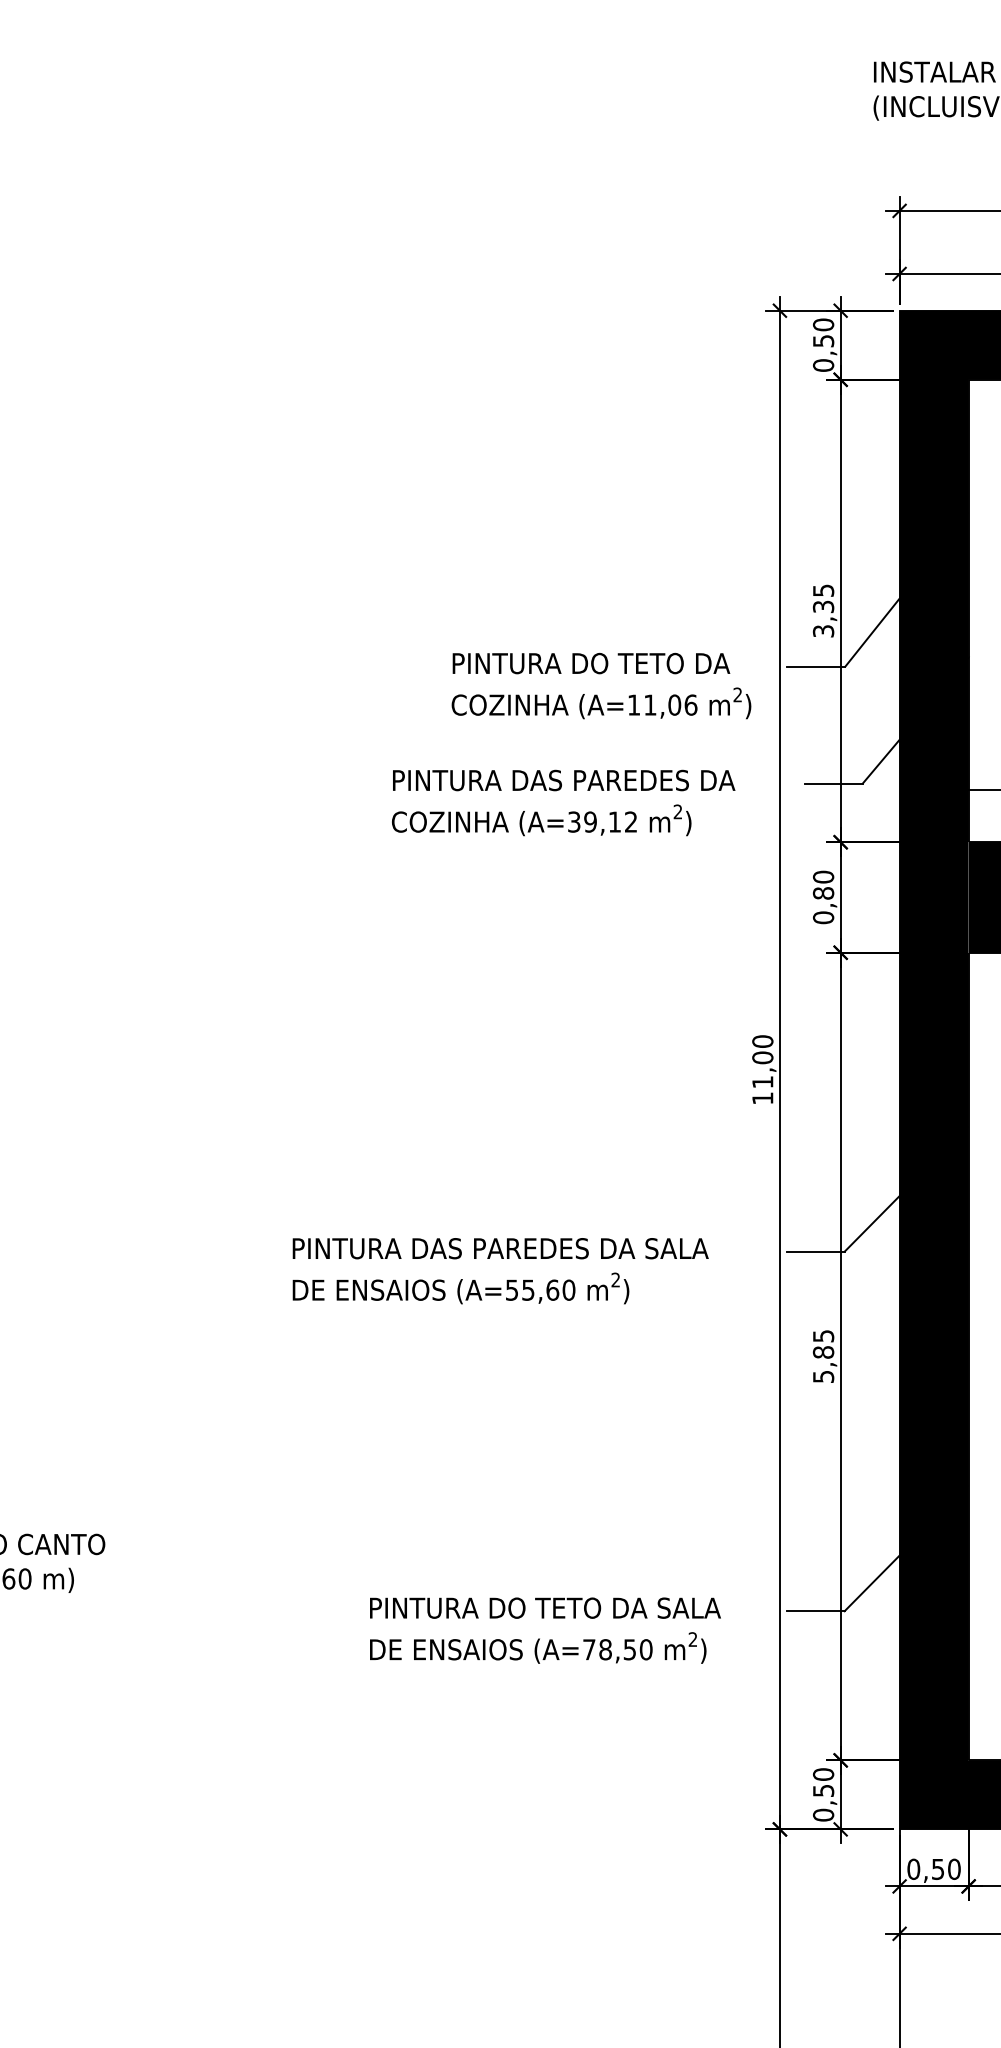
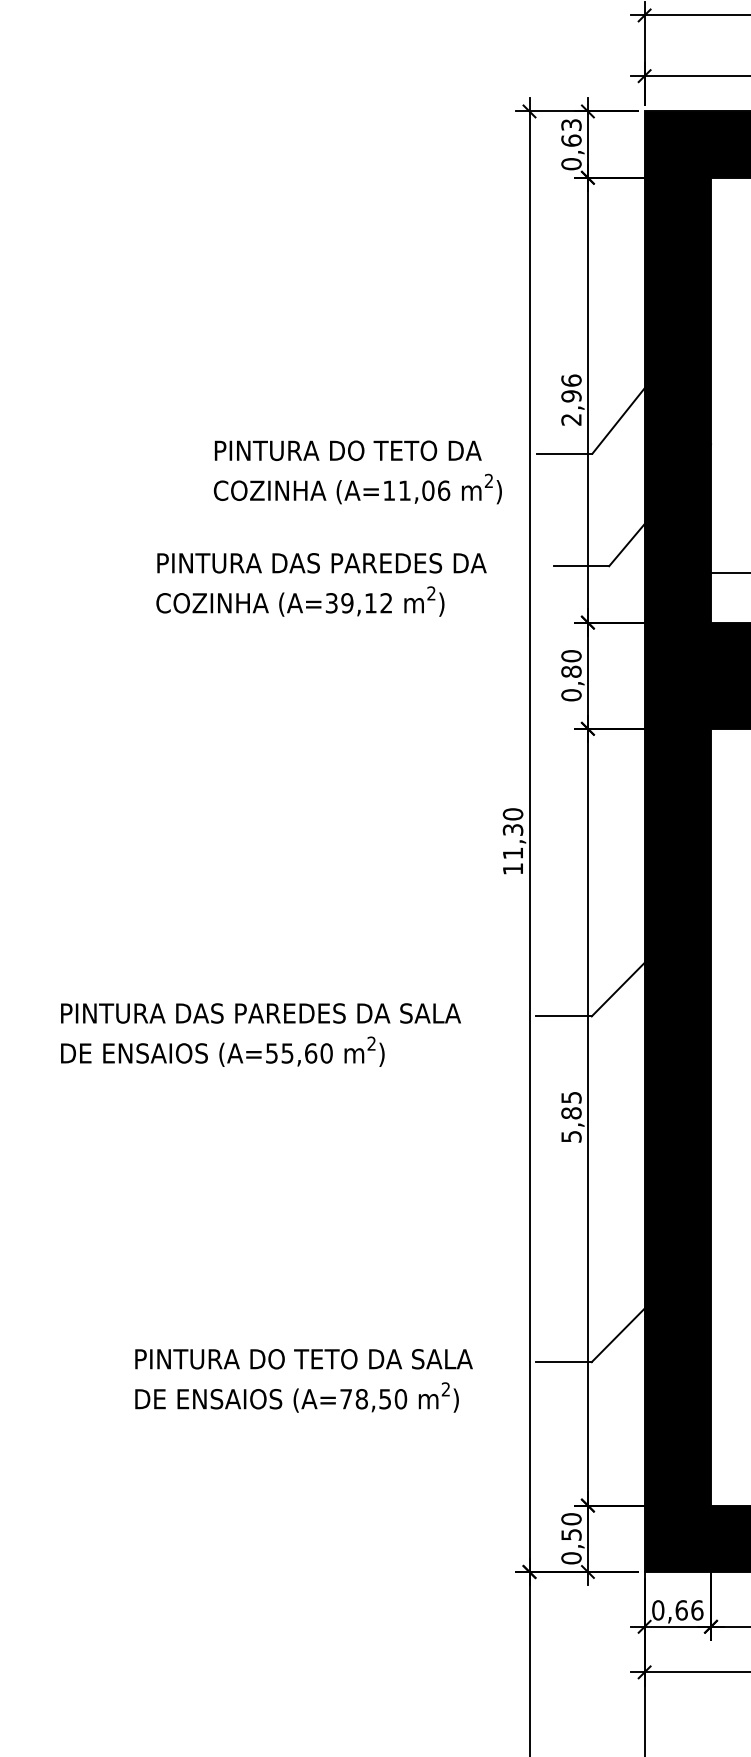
text: (823, 332) -> (571, 132), 0,50 -> 0,63
text: (823, 610) -> (571, 399), 3,35 -> 2,96
text: (762, 1057) -> (512, 829), 11,00 -> 11,30
text: (945, 1868) -> (688, 1609), 0,50 -> 0,66

